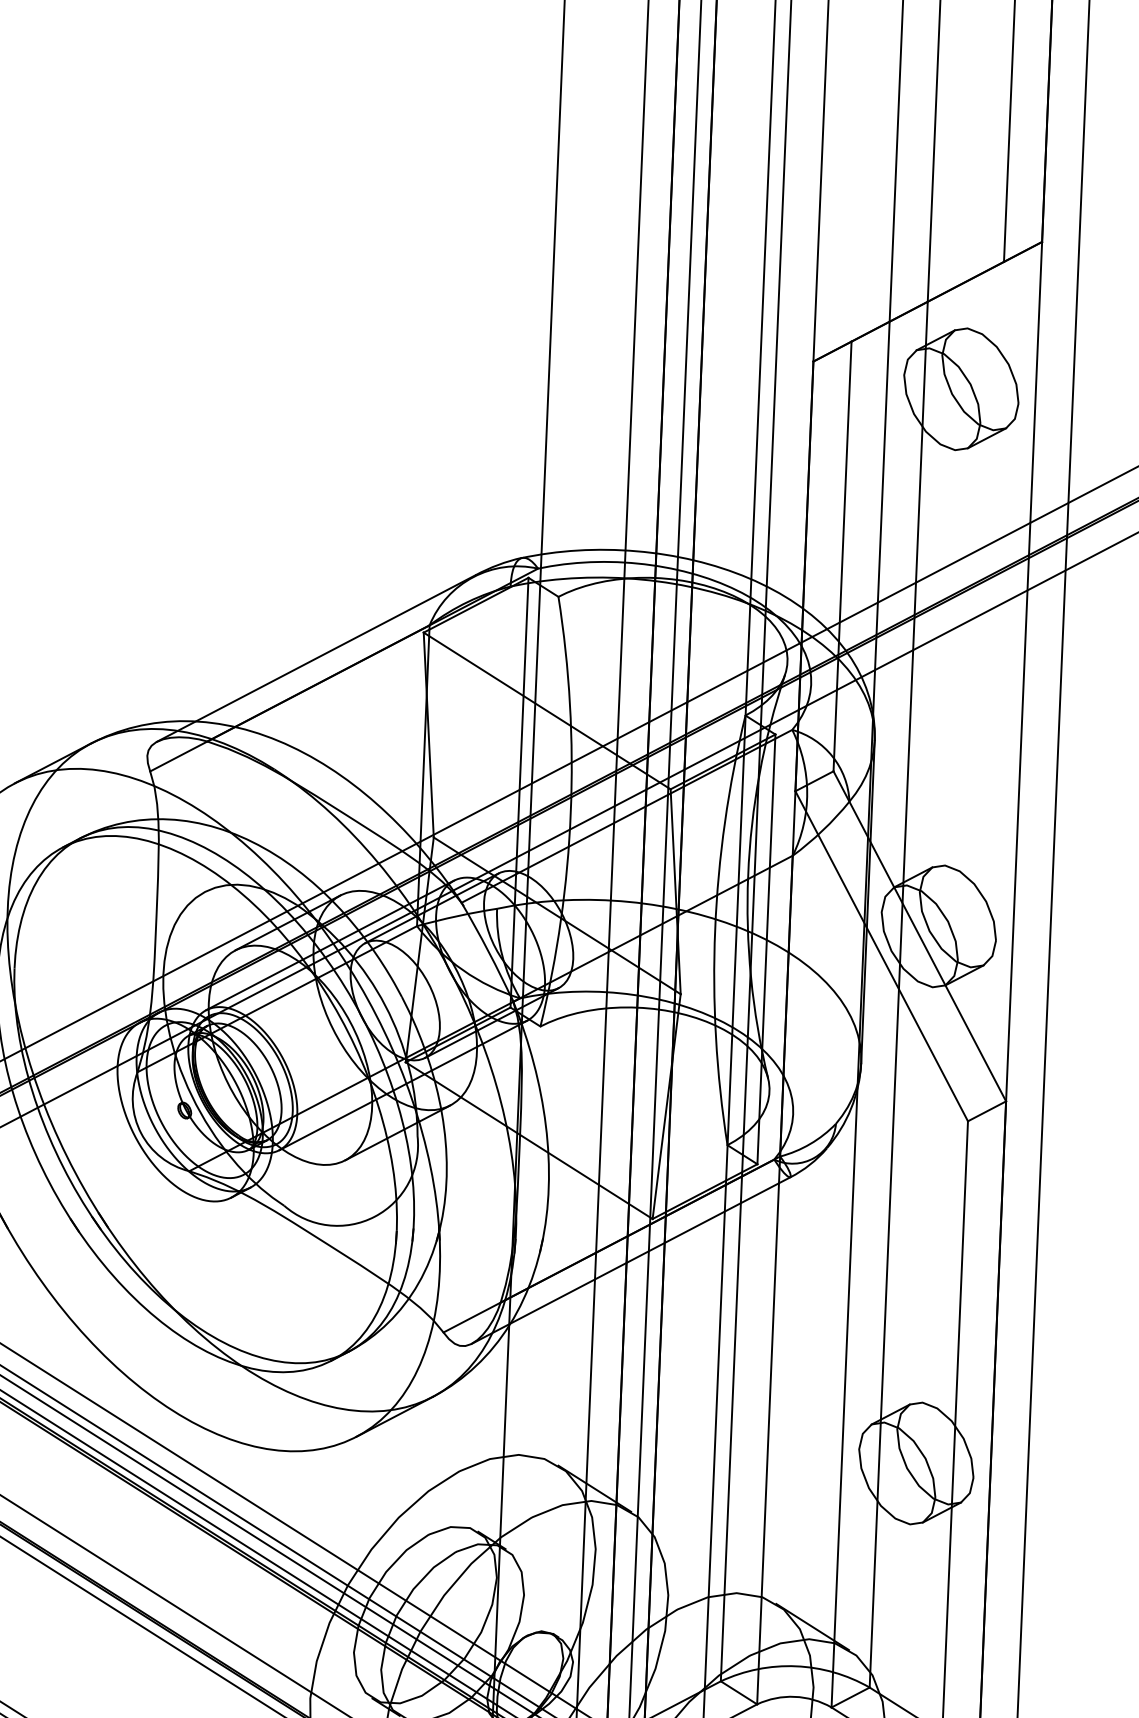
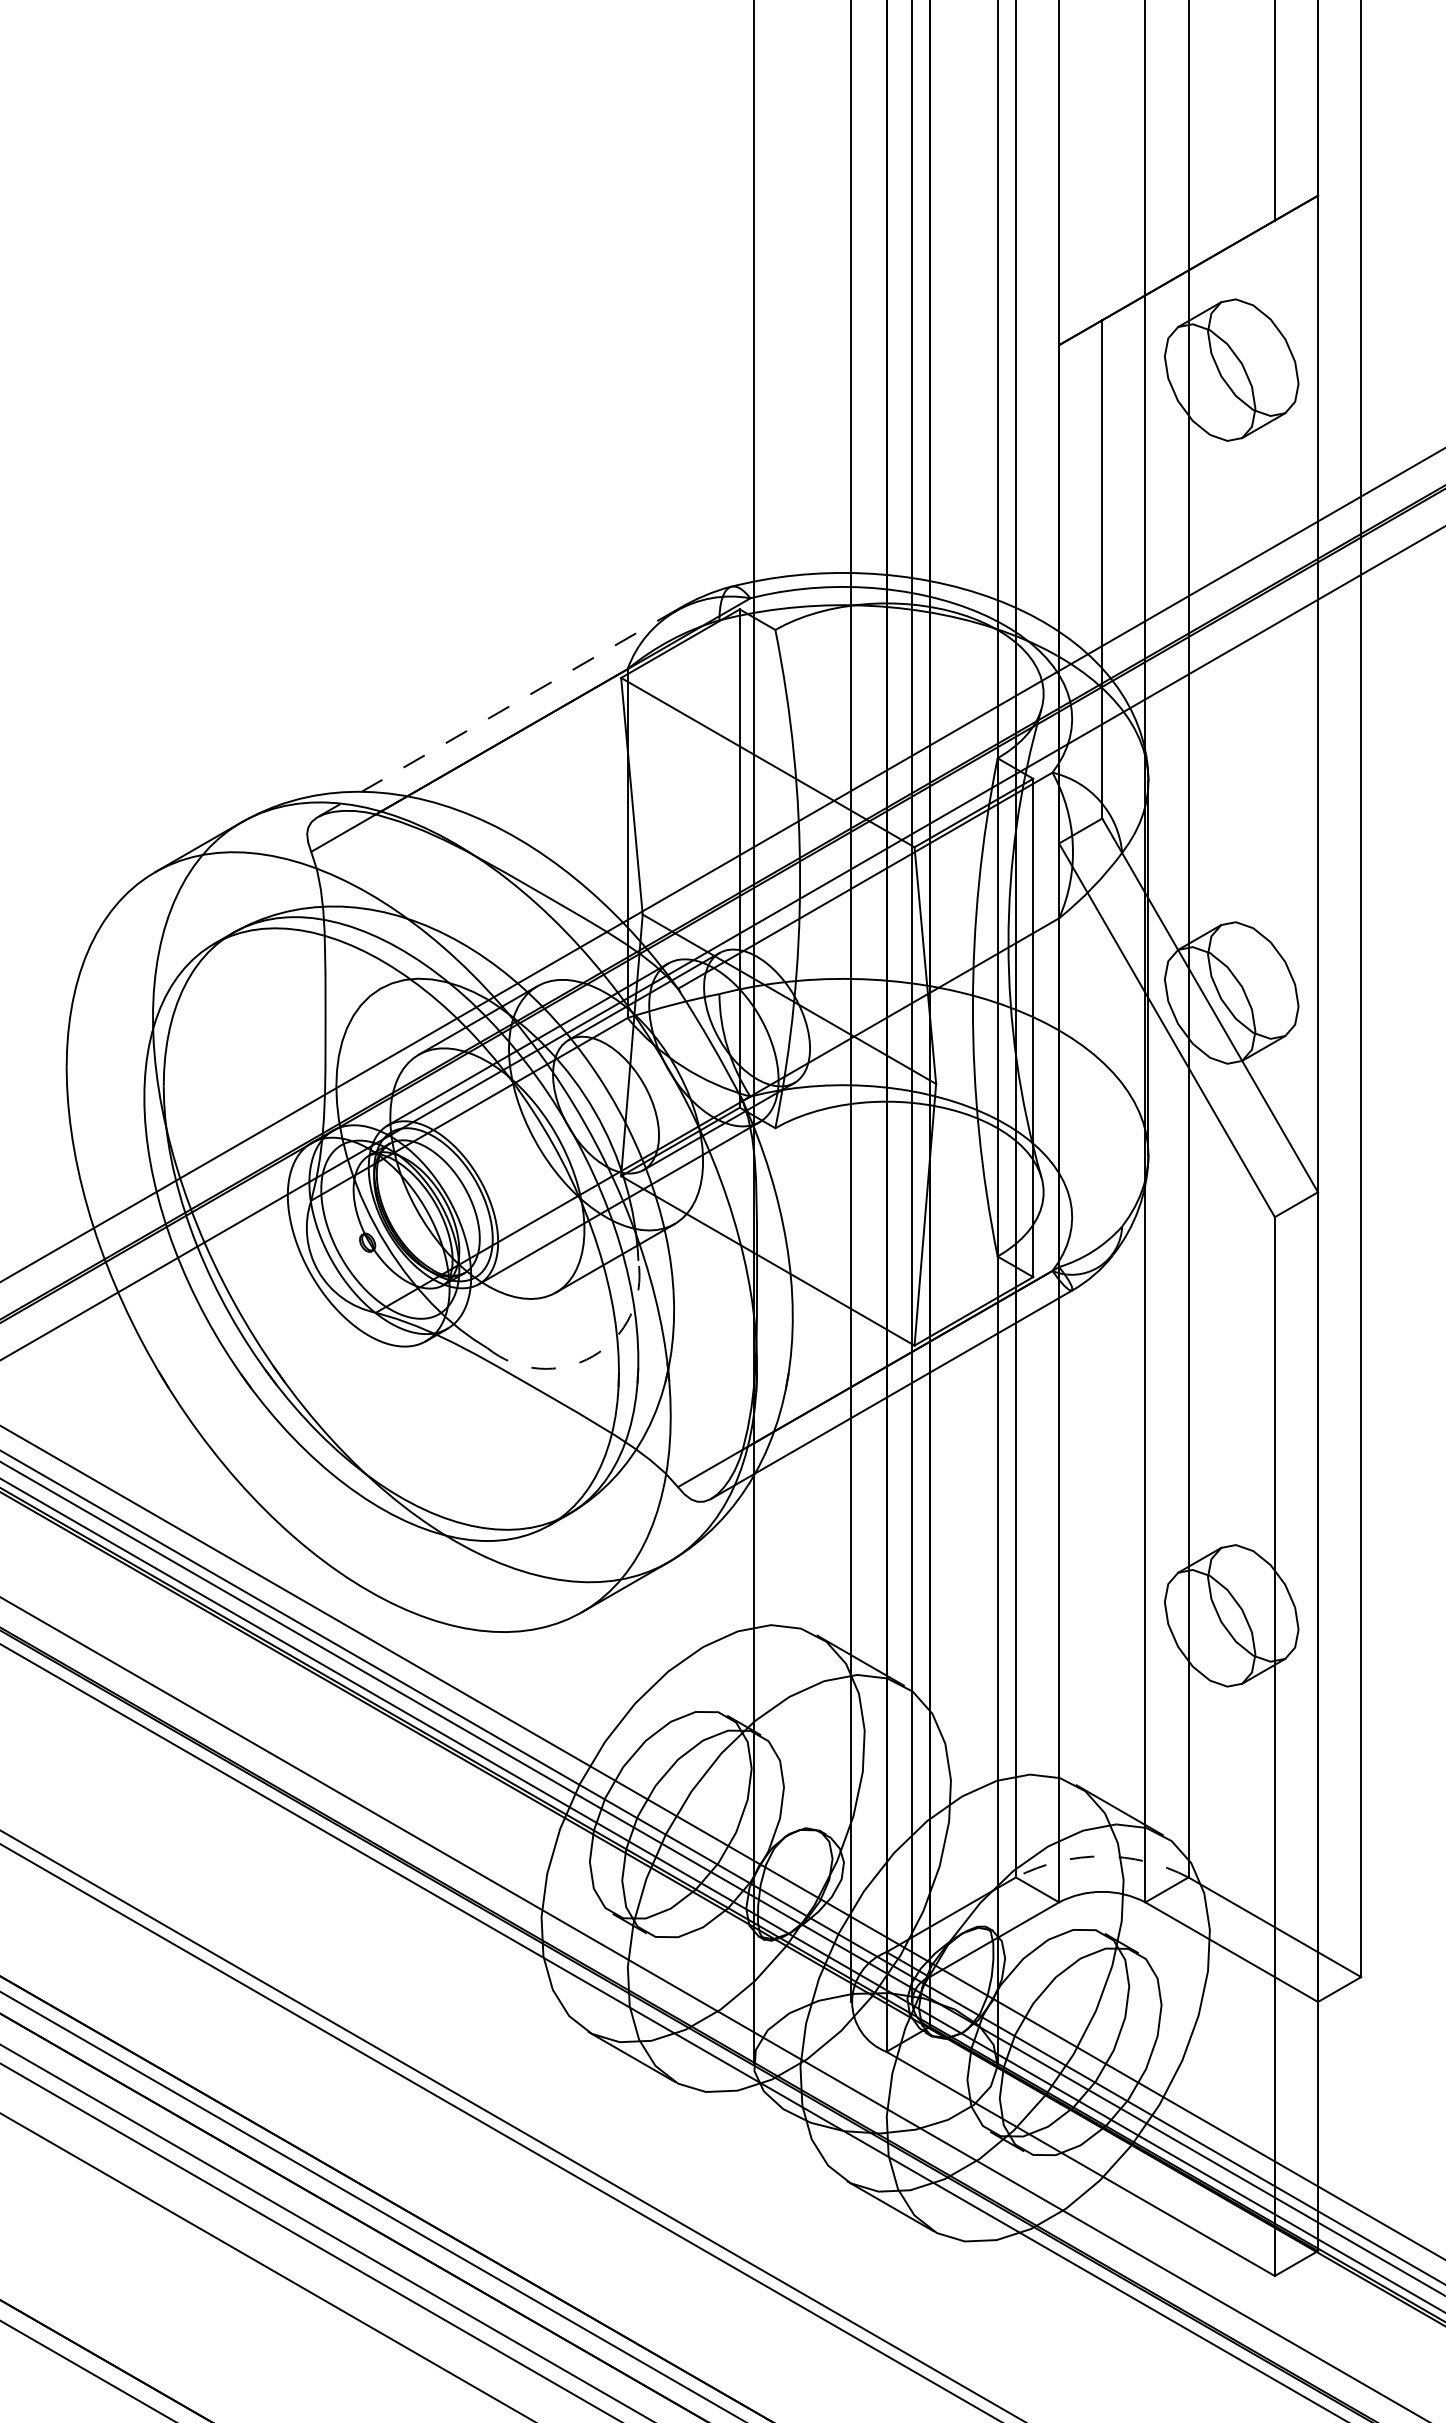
line: (315, 658) -> (497, 713), solid -> dashed
arc: (374, 1216) -> (592, 1356), solid -> dashed
arc: (796, 1666) -> (1102, 1856), solid -> dashed

